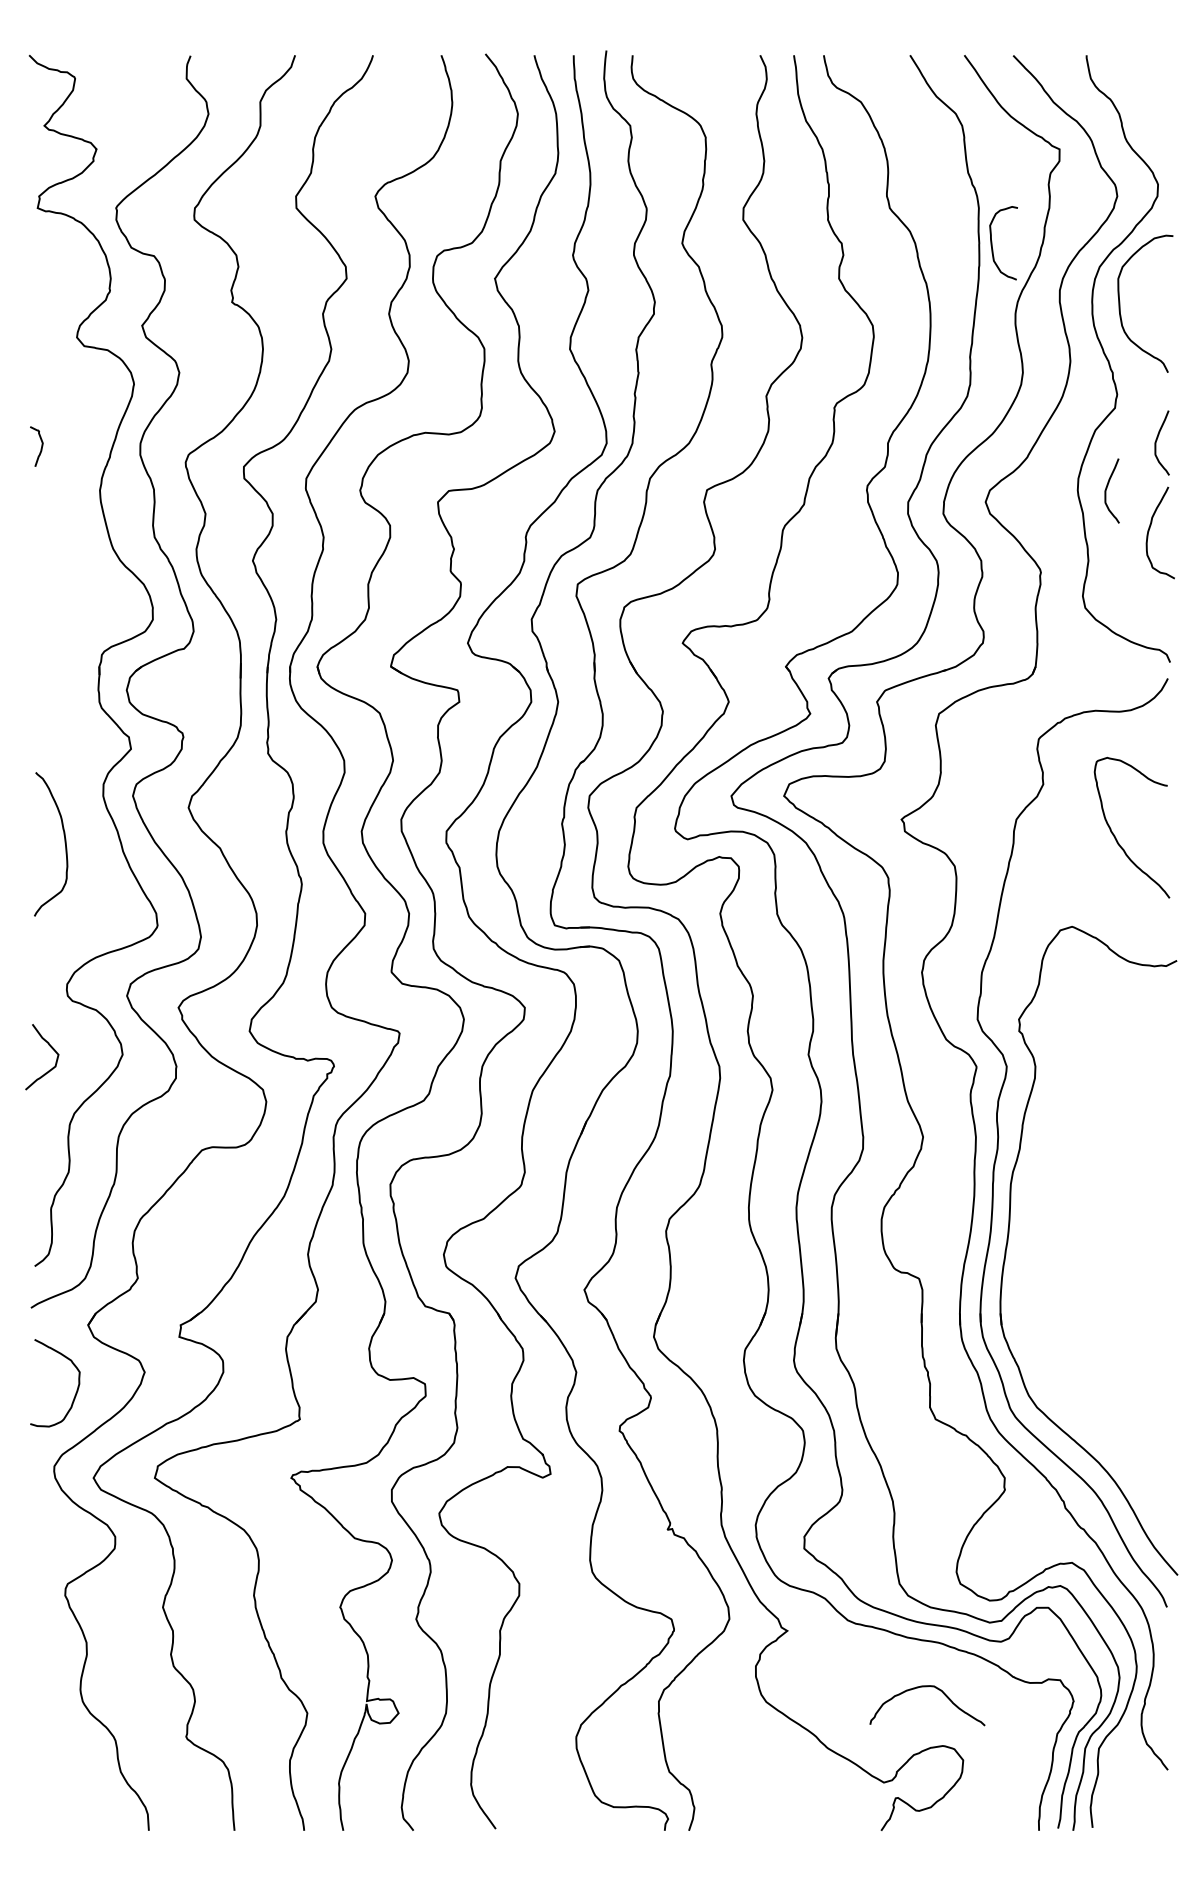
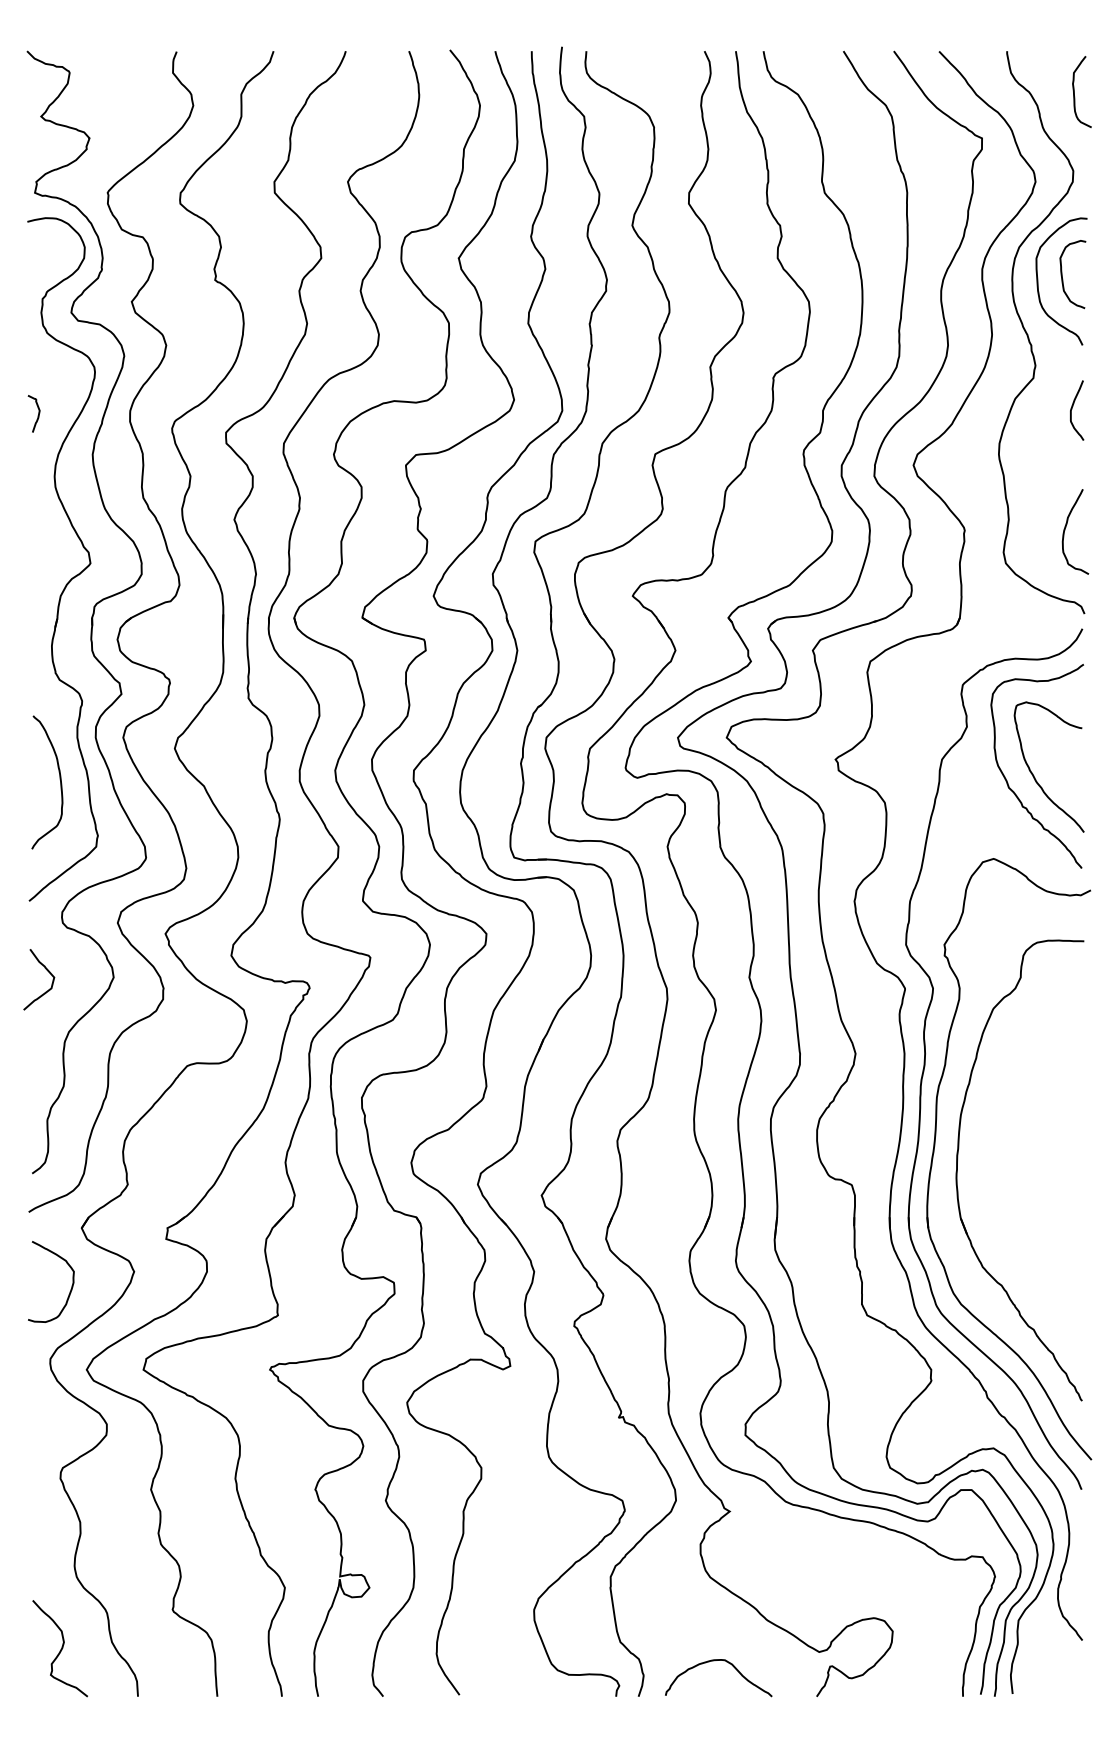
curve: (1159, 99) -> (1074, 92), added
curve: (992, 243) -> (1062, 274), moved
curve: (1107, 488) -> (1026, 452), removed
curve: (1150, 528) -> (1066, 527), moved
part: (80, 621) -> (74, 575), added
curve: (1086, 841) -> (1006, 779), added
part: (1033, 1262) -> (957, 1170), added
curve: (927, 1687) -> (718, 1661), moved
curve: (65, 1779) -> (60, 1649), added

